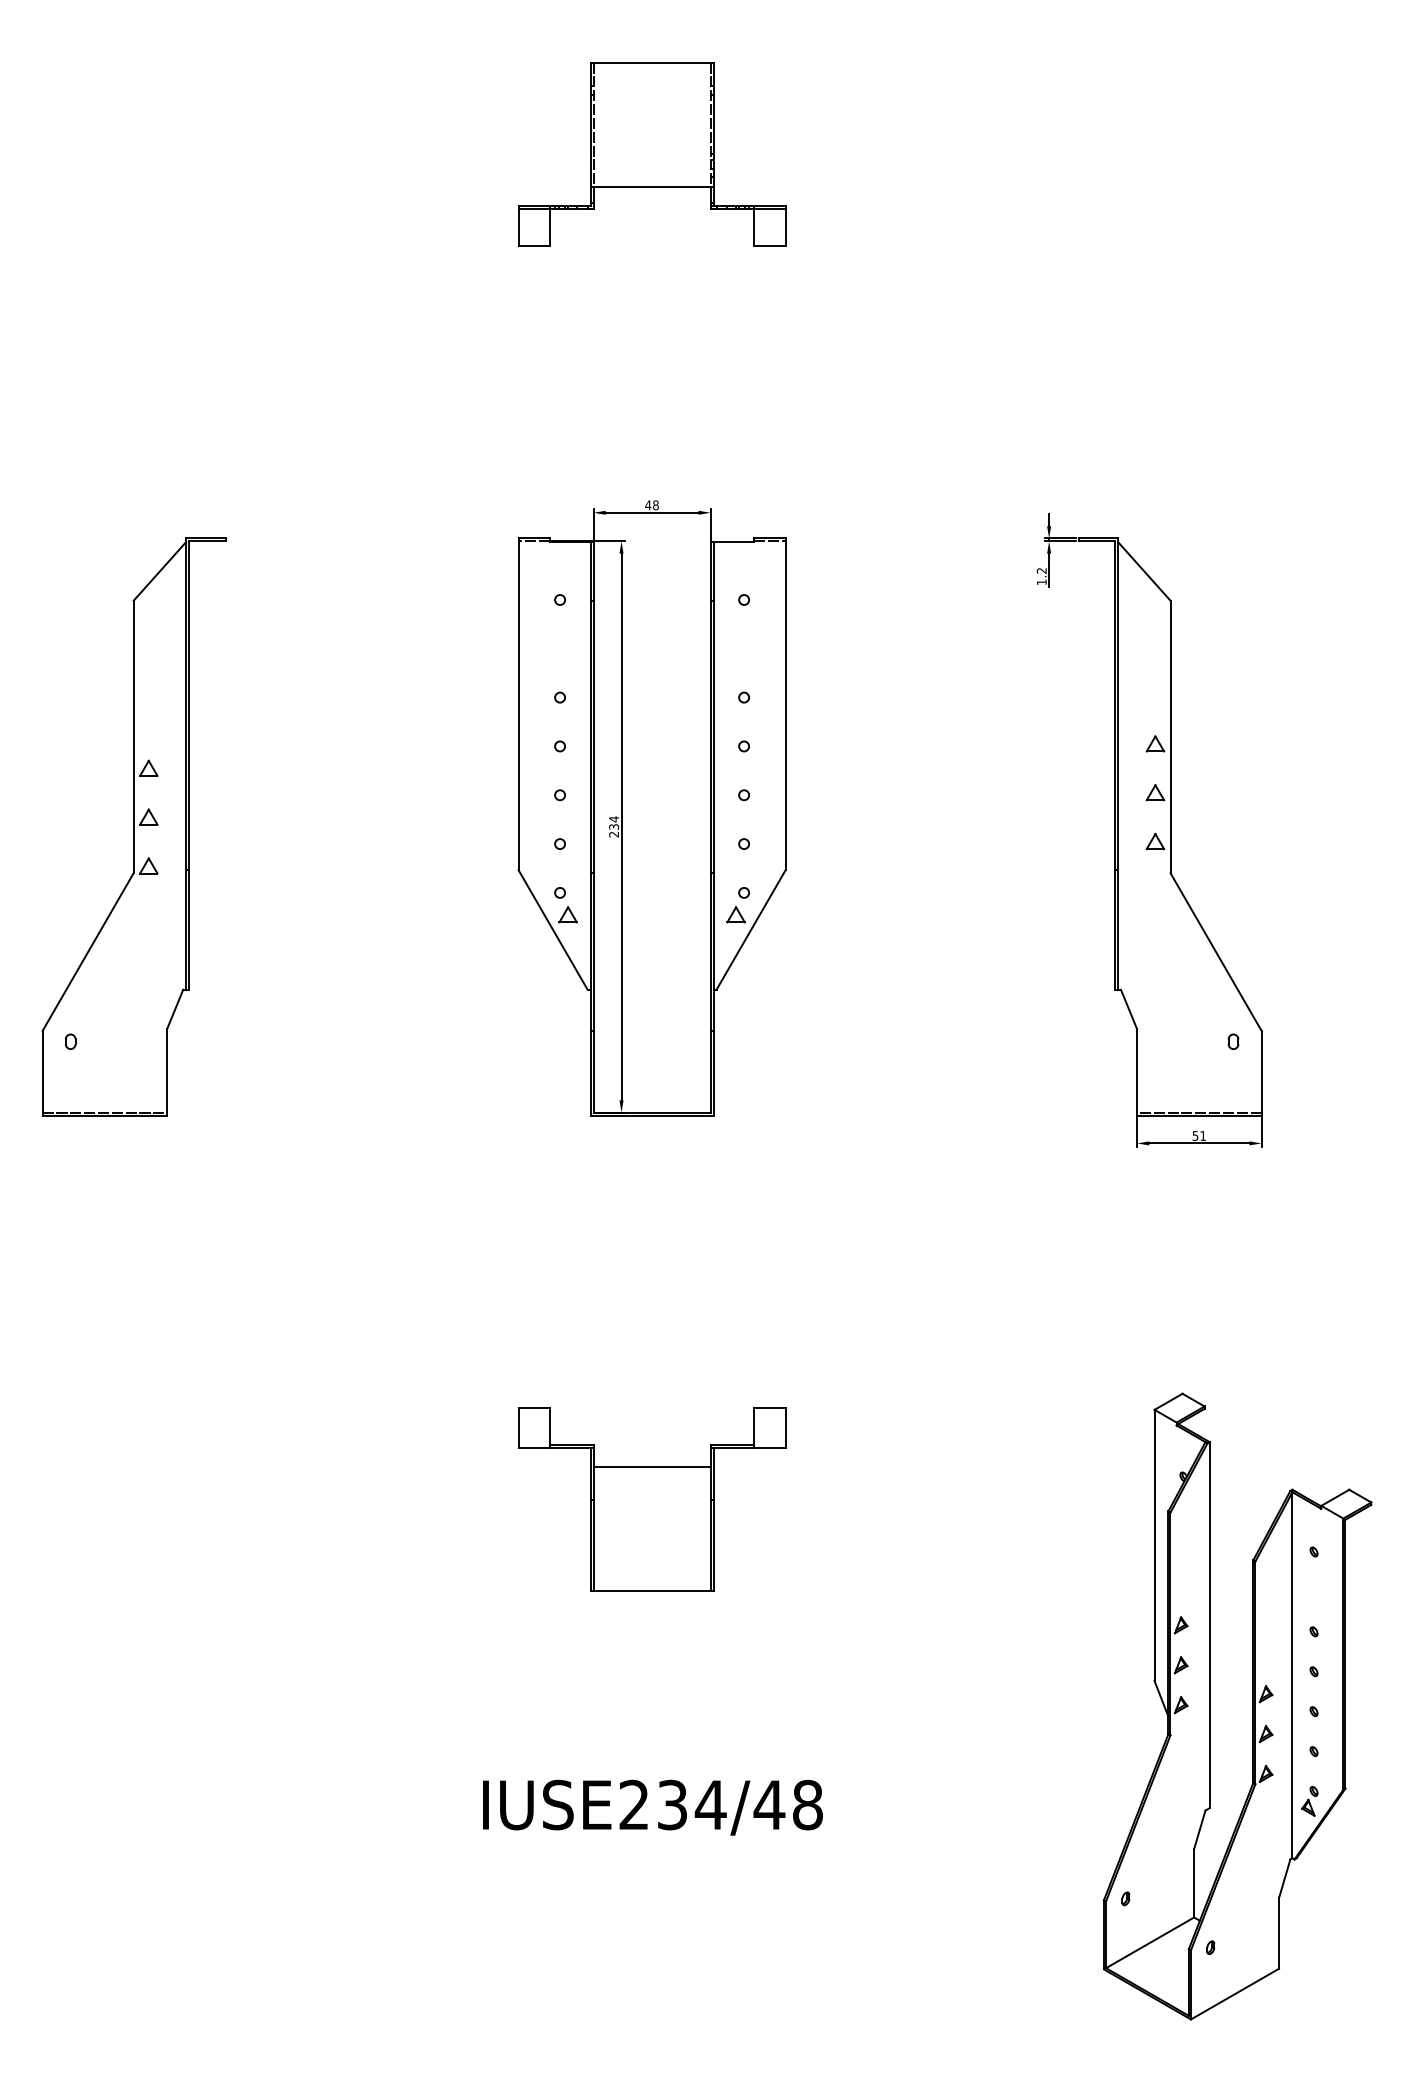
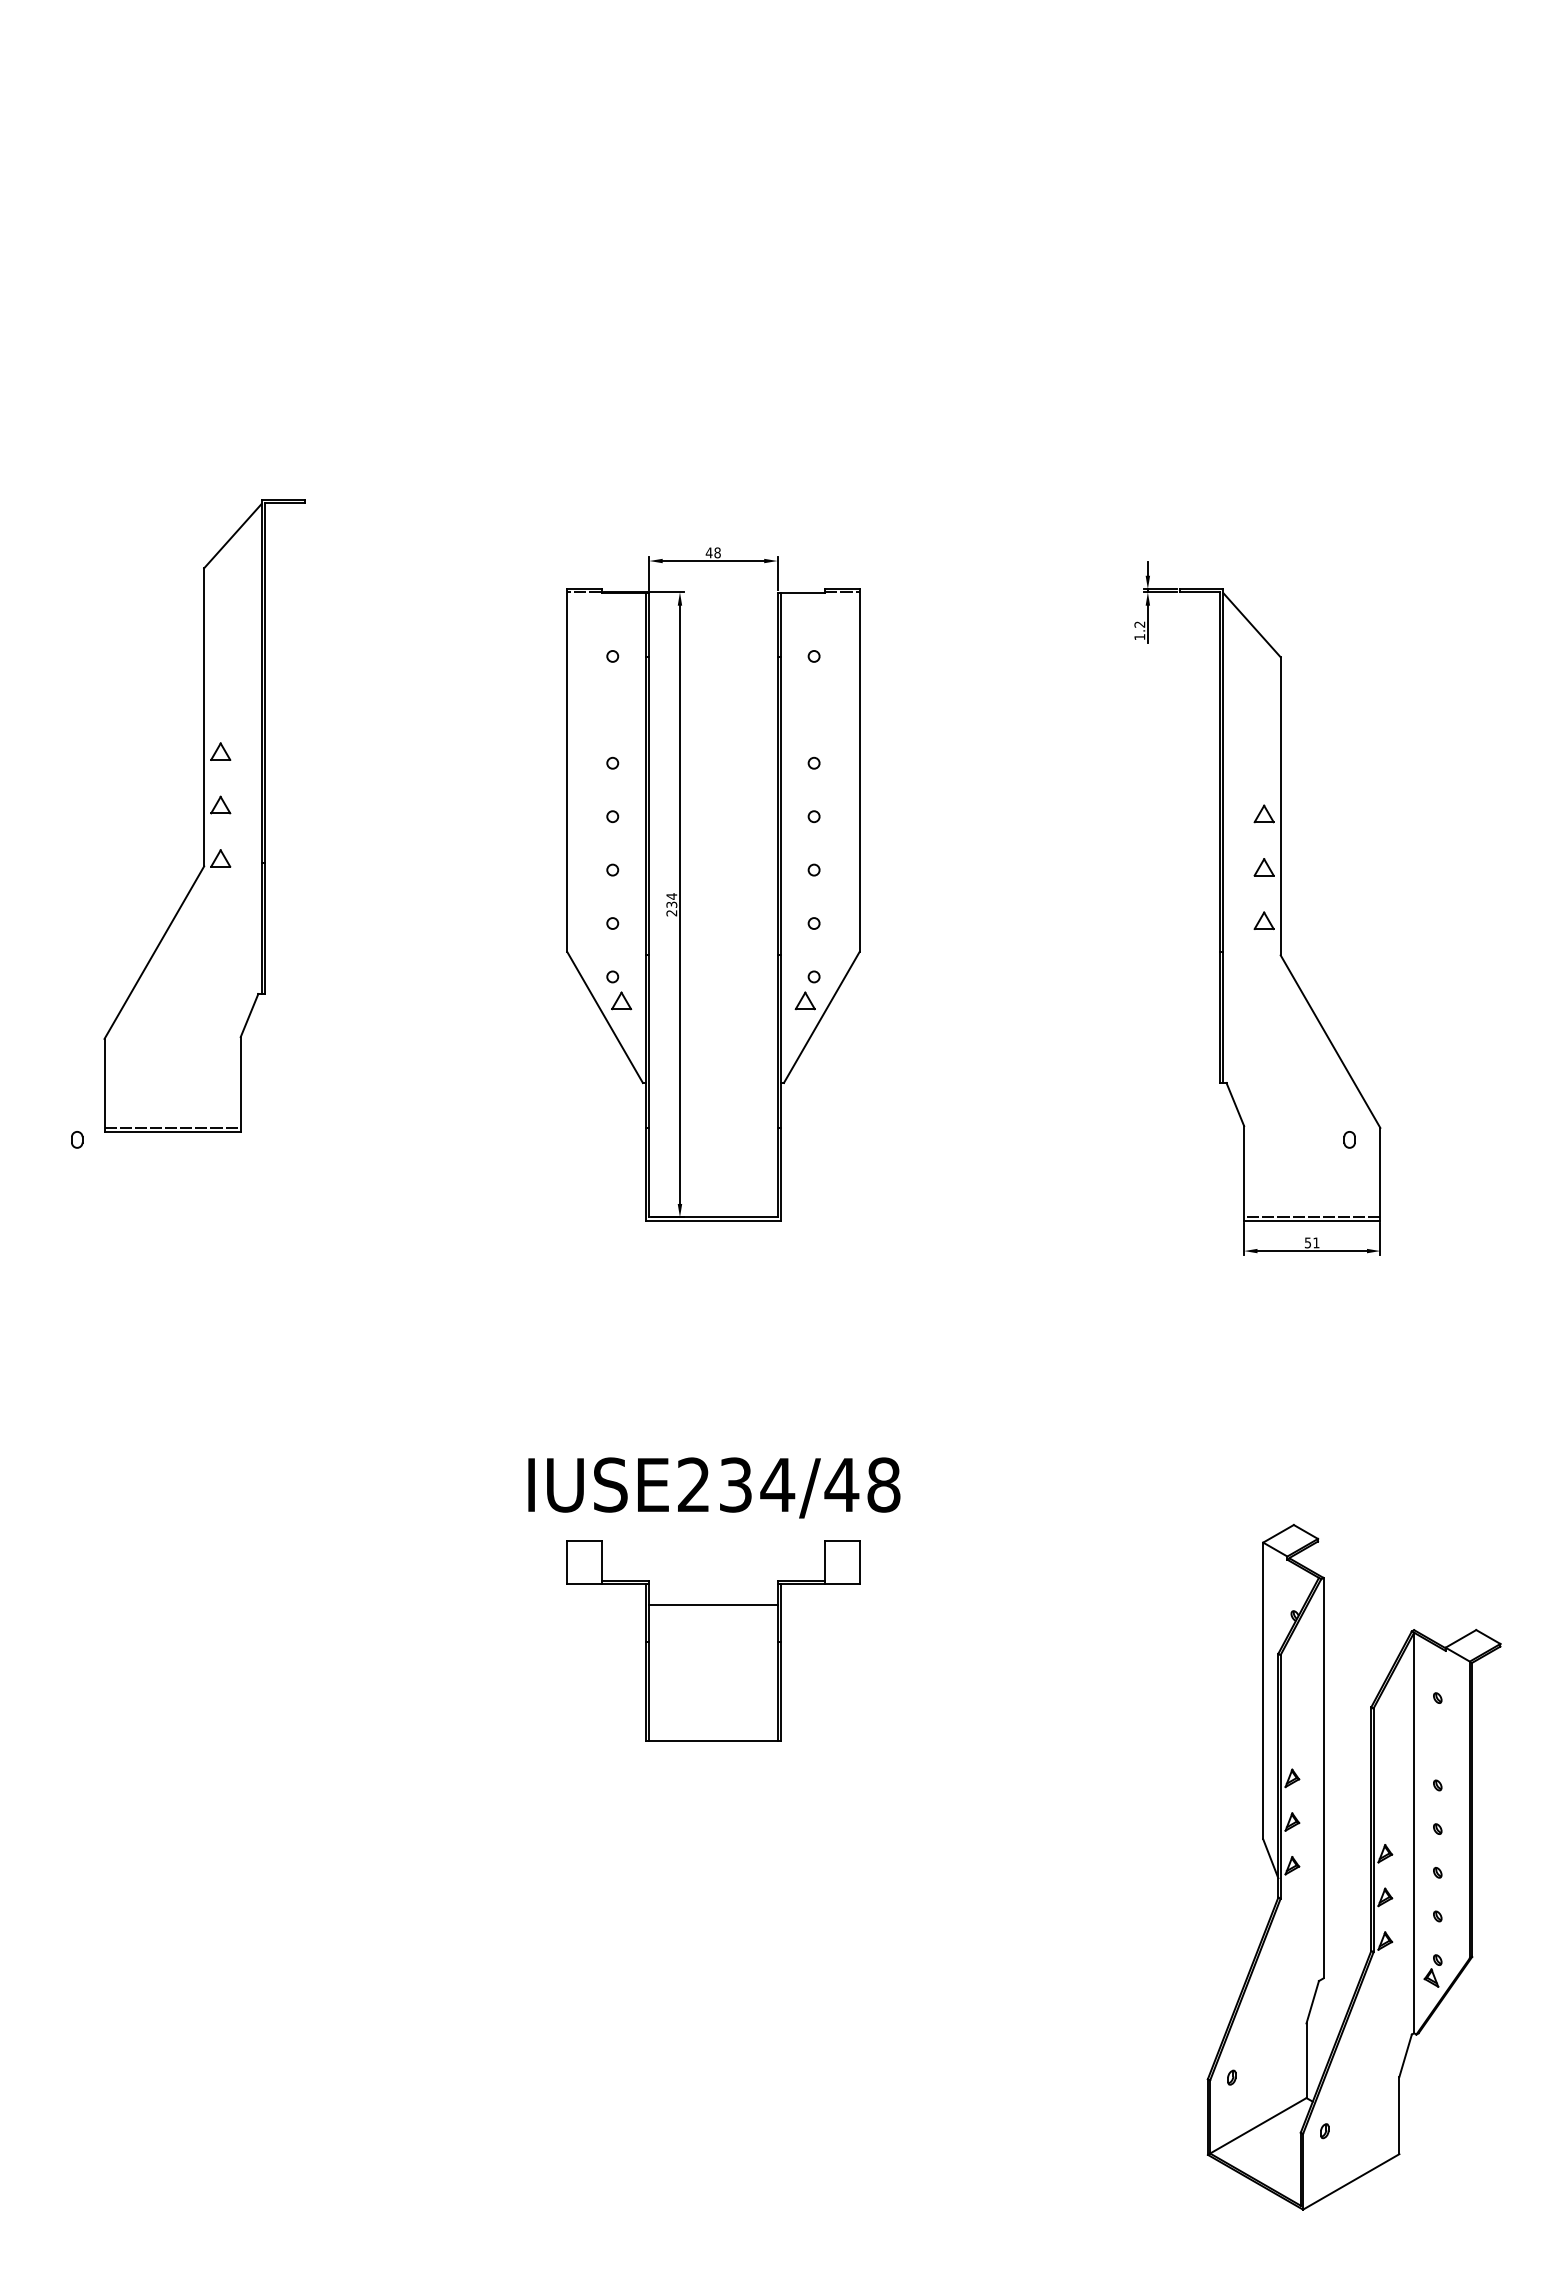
part: (652, 154) -> (713, 168), removed
part: (133, 826) -> (204, 815), moved
text: (653, 1807) -> (714, 1487), moved

